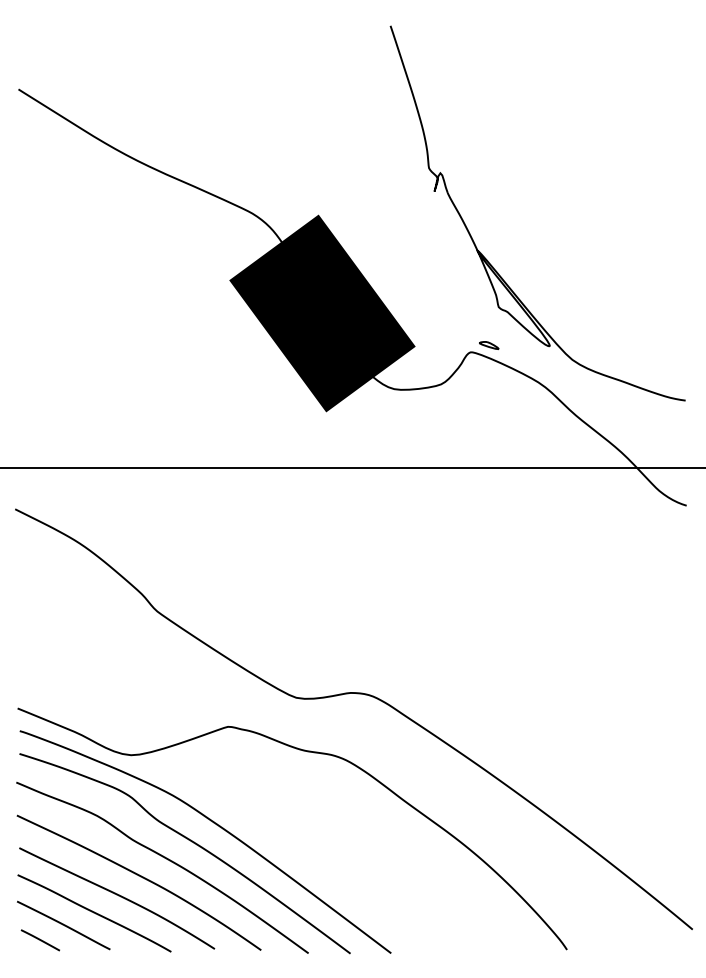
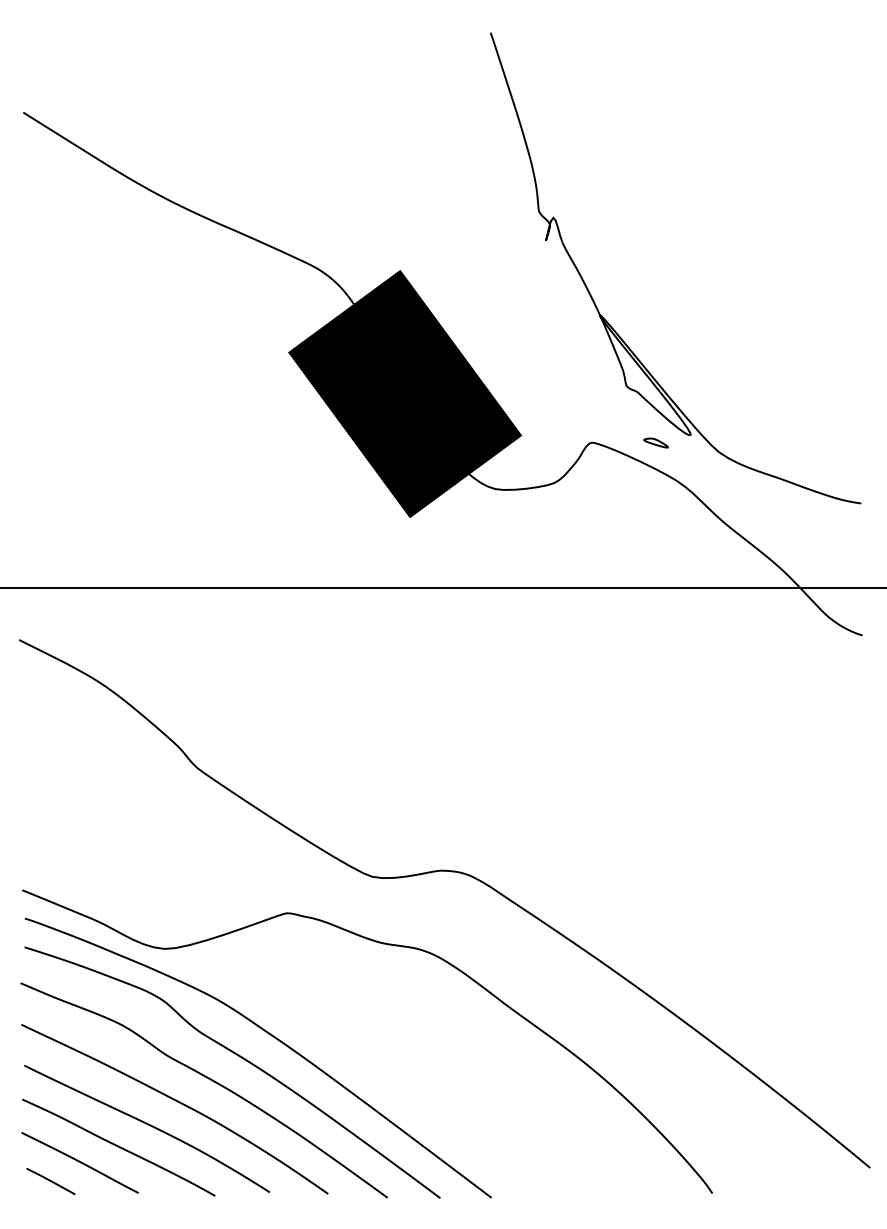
part: (489, 345) -> (656, 443), moved

